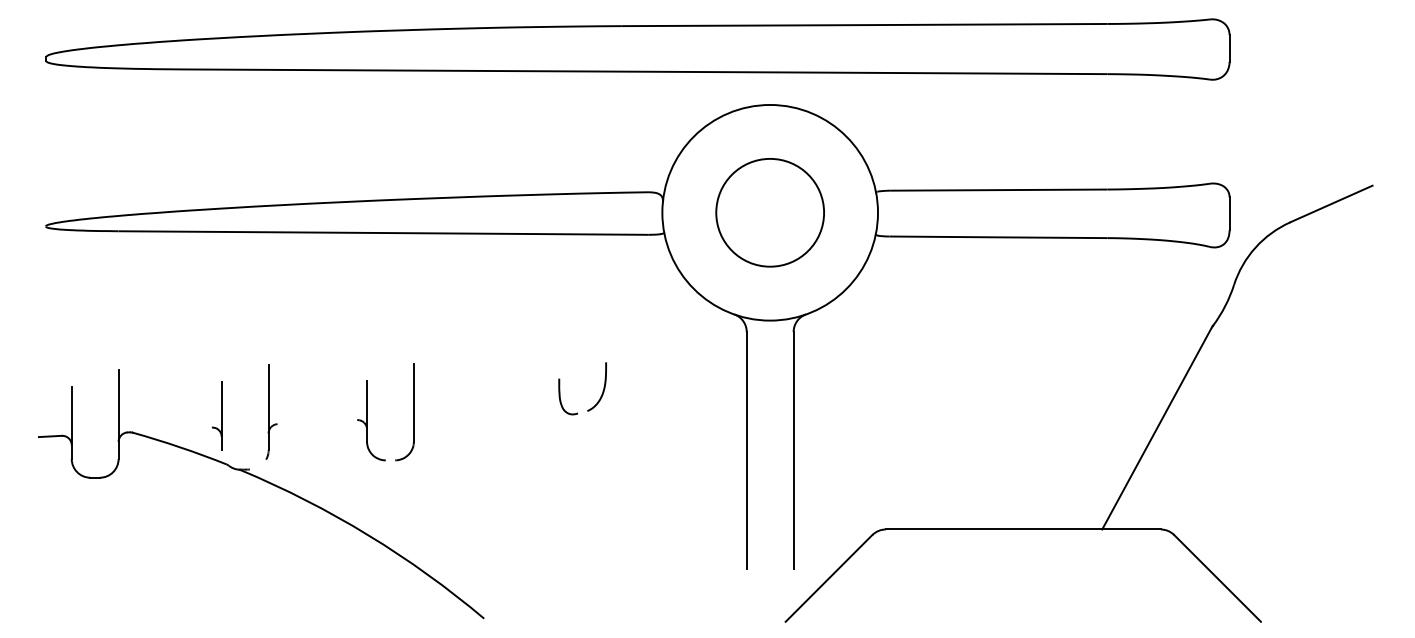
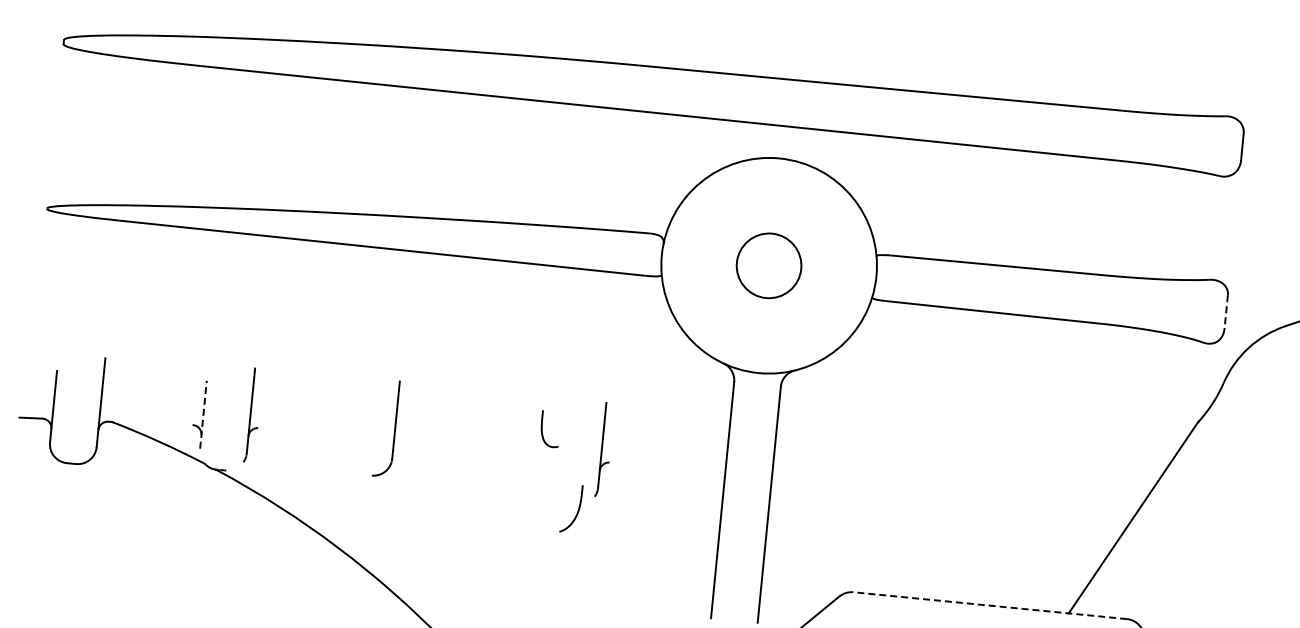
circle: (769, 212) -> (768, 265), size x0.6
line: (1229, 214) -> (1226, 312), solid -> dashed
curve: (603, 386) -> (577, 508), moved
part: (624, 411) -> (604, 449), added
line: (221, 415) -> (203, 413), solid -> dashed
part: (371, 420) -> (352, 433), removed
line: (1023, 529) -> (990, 605), solid -> dashed

